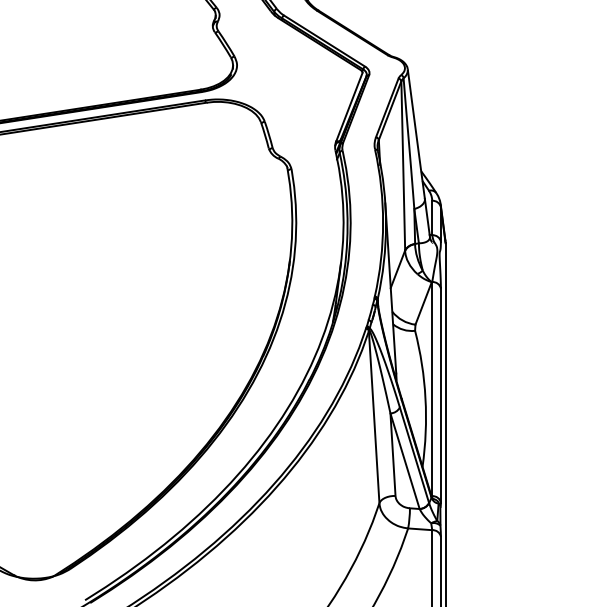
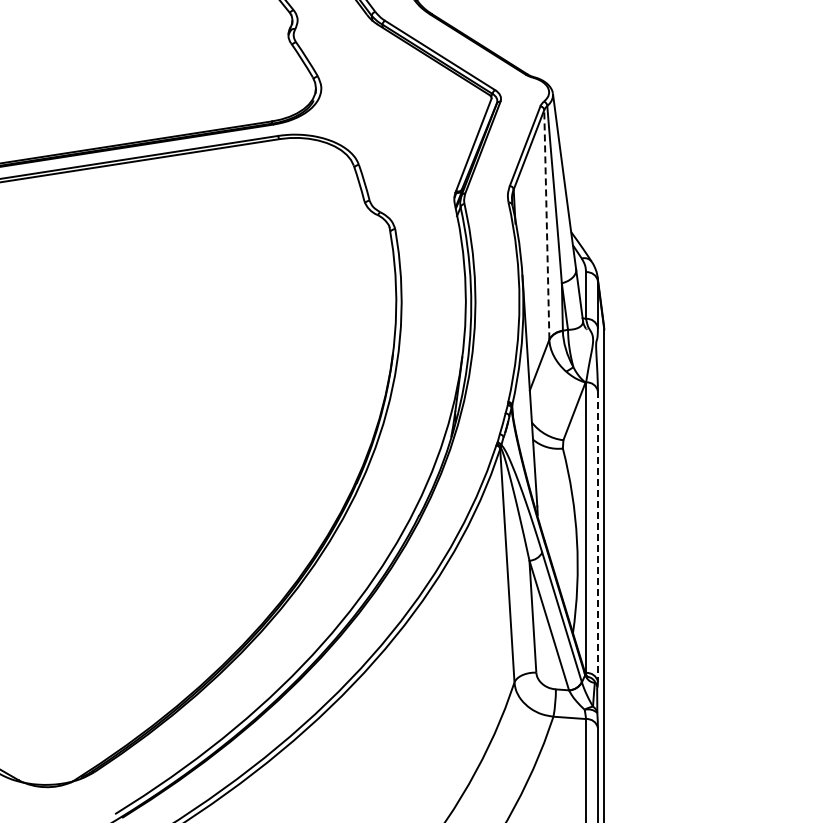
line: (403, 165) -> (546, 224), solid -> dashed
line: (440, 395) -> (597, 536), solid -> dashed

